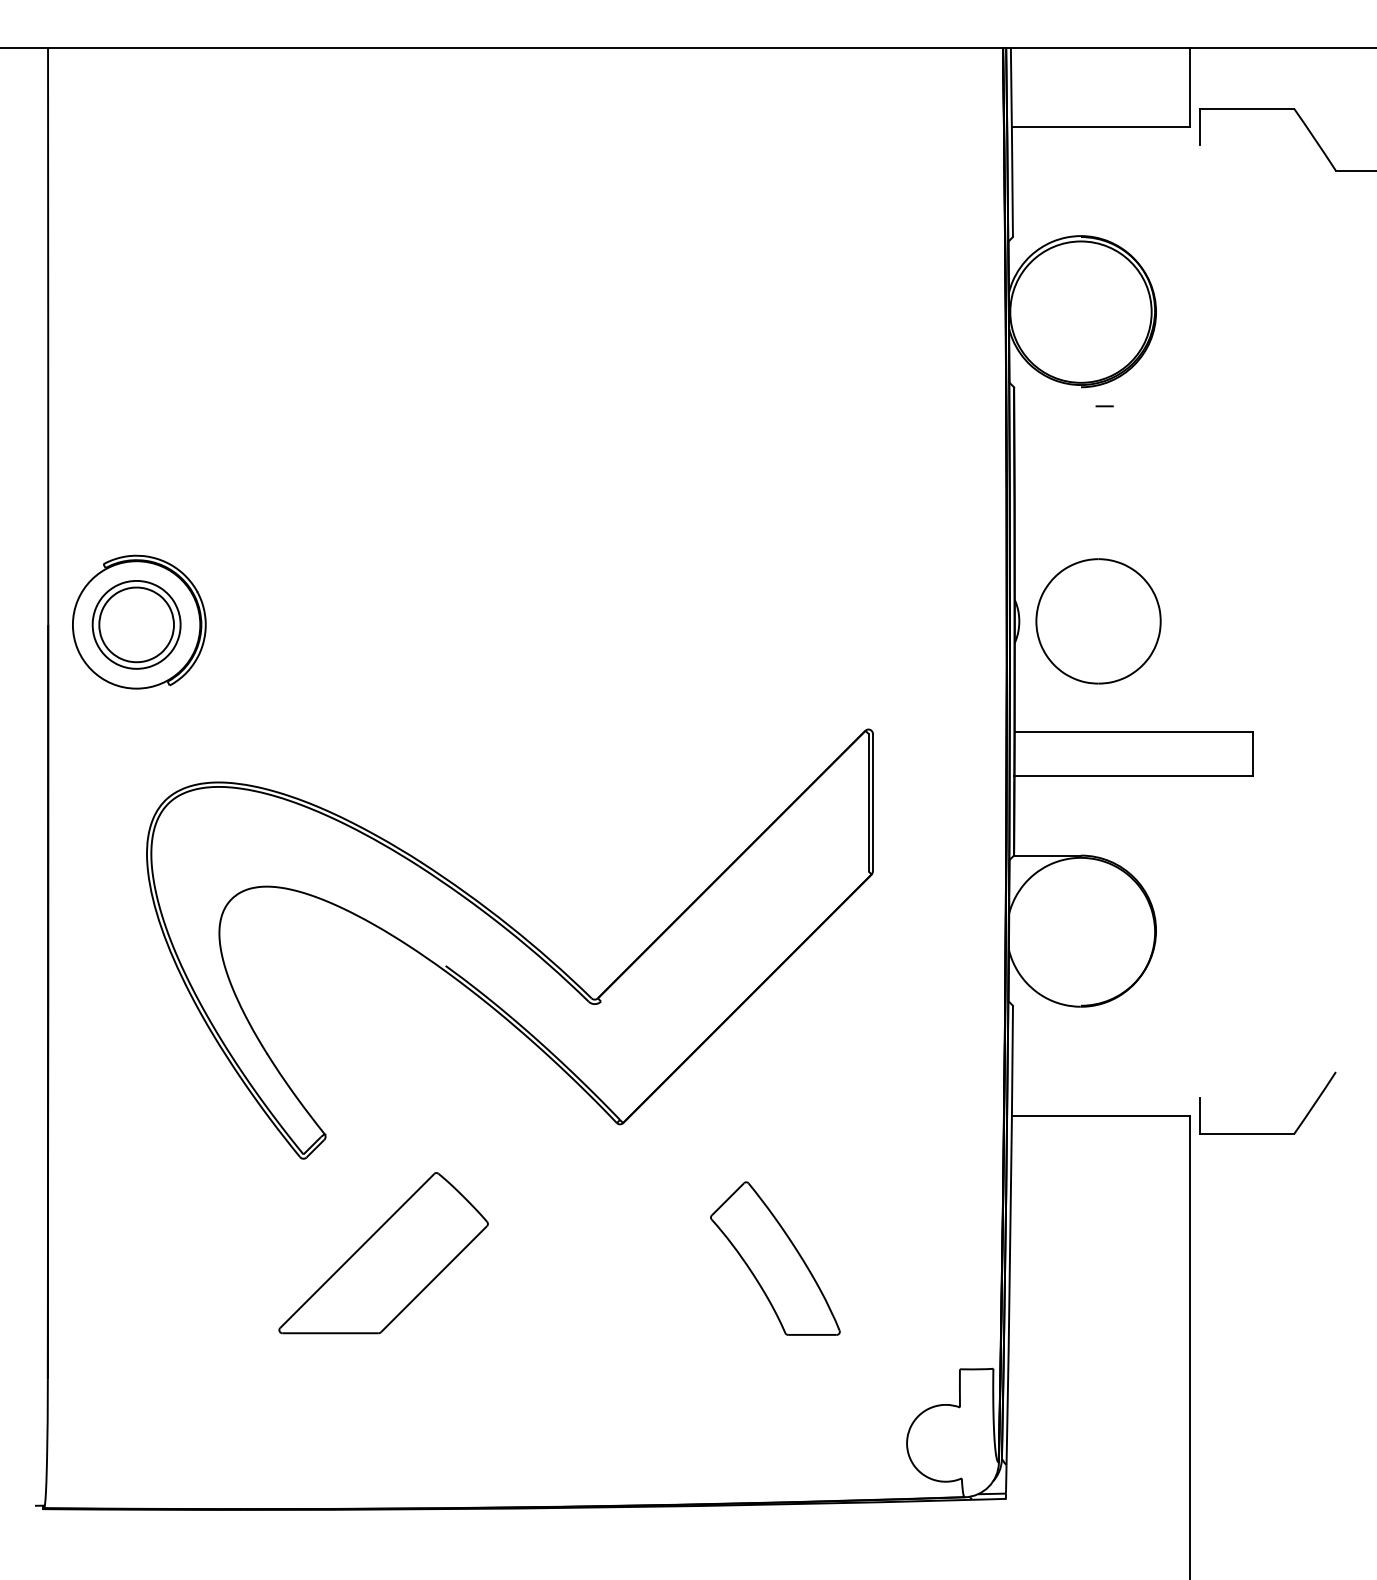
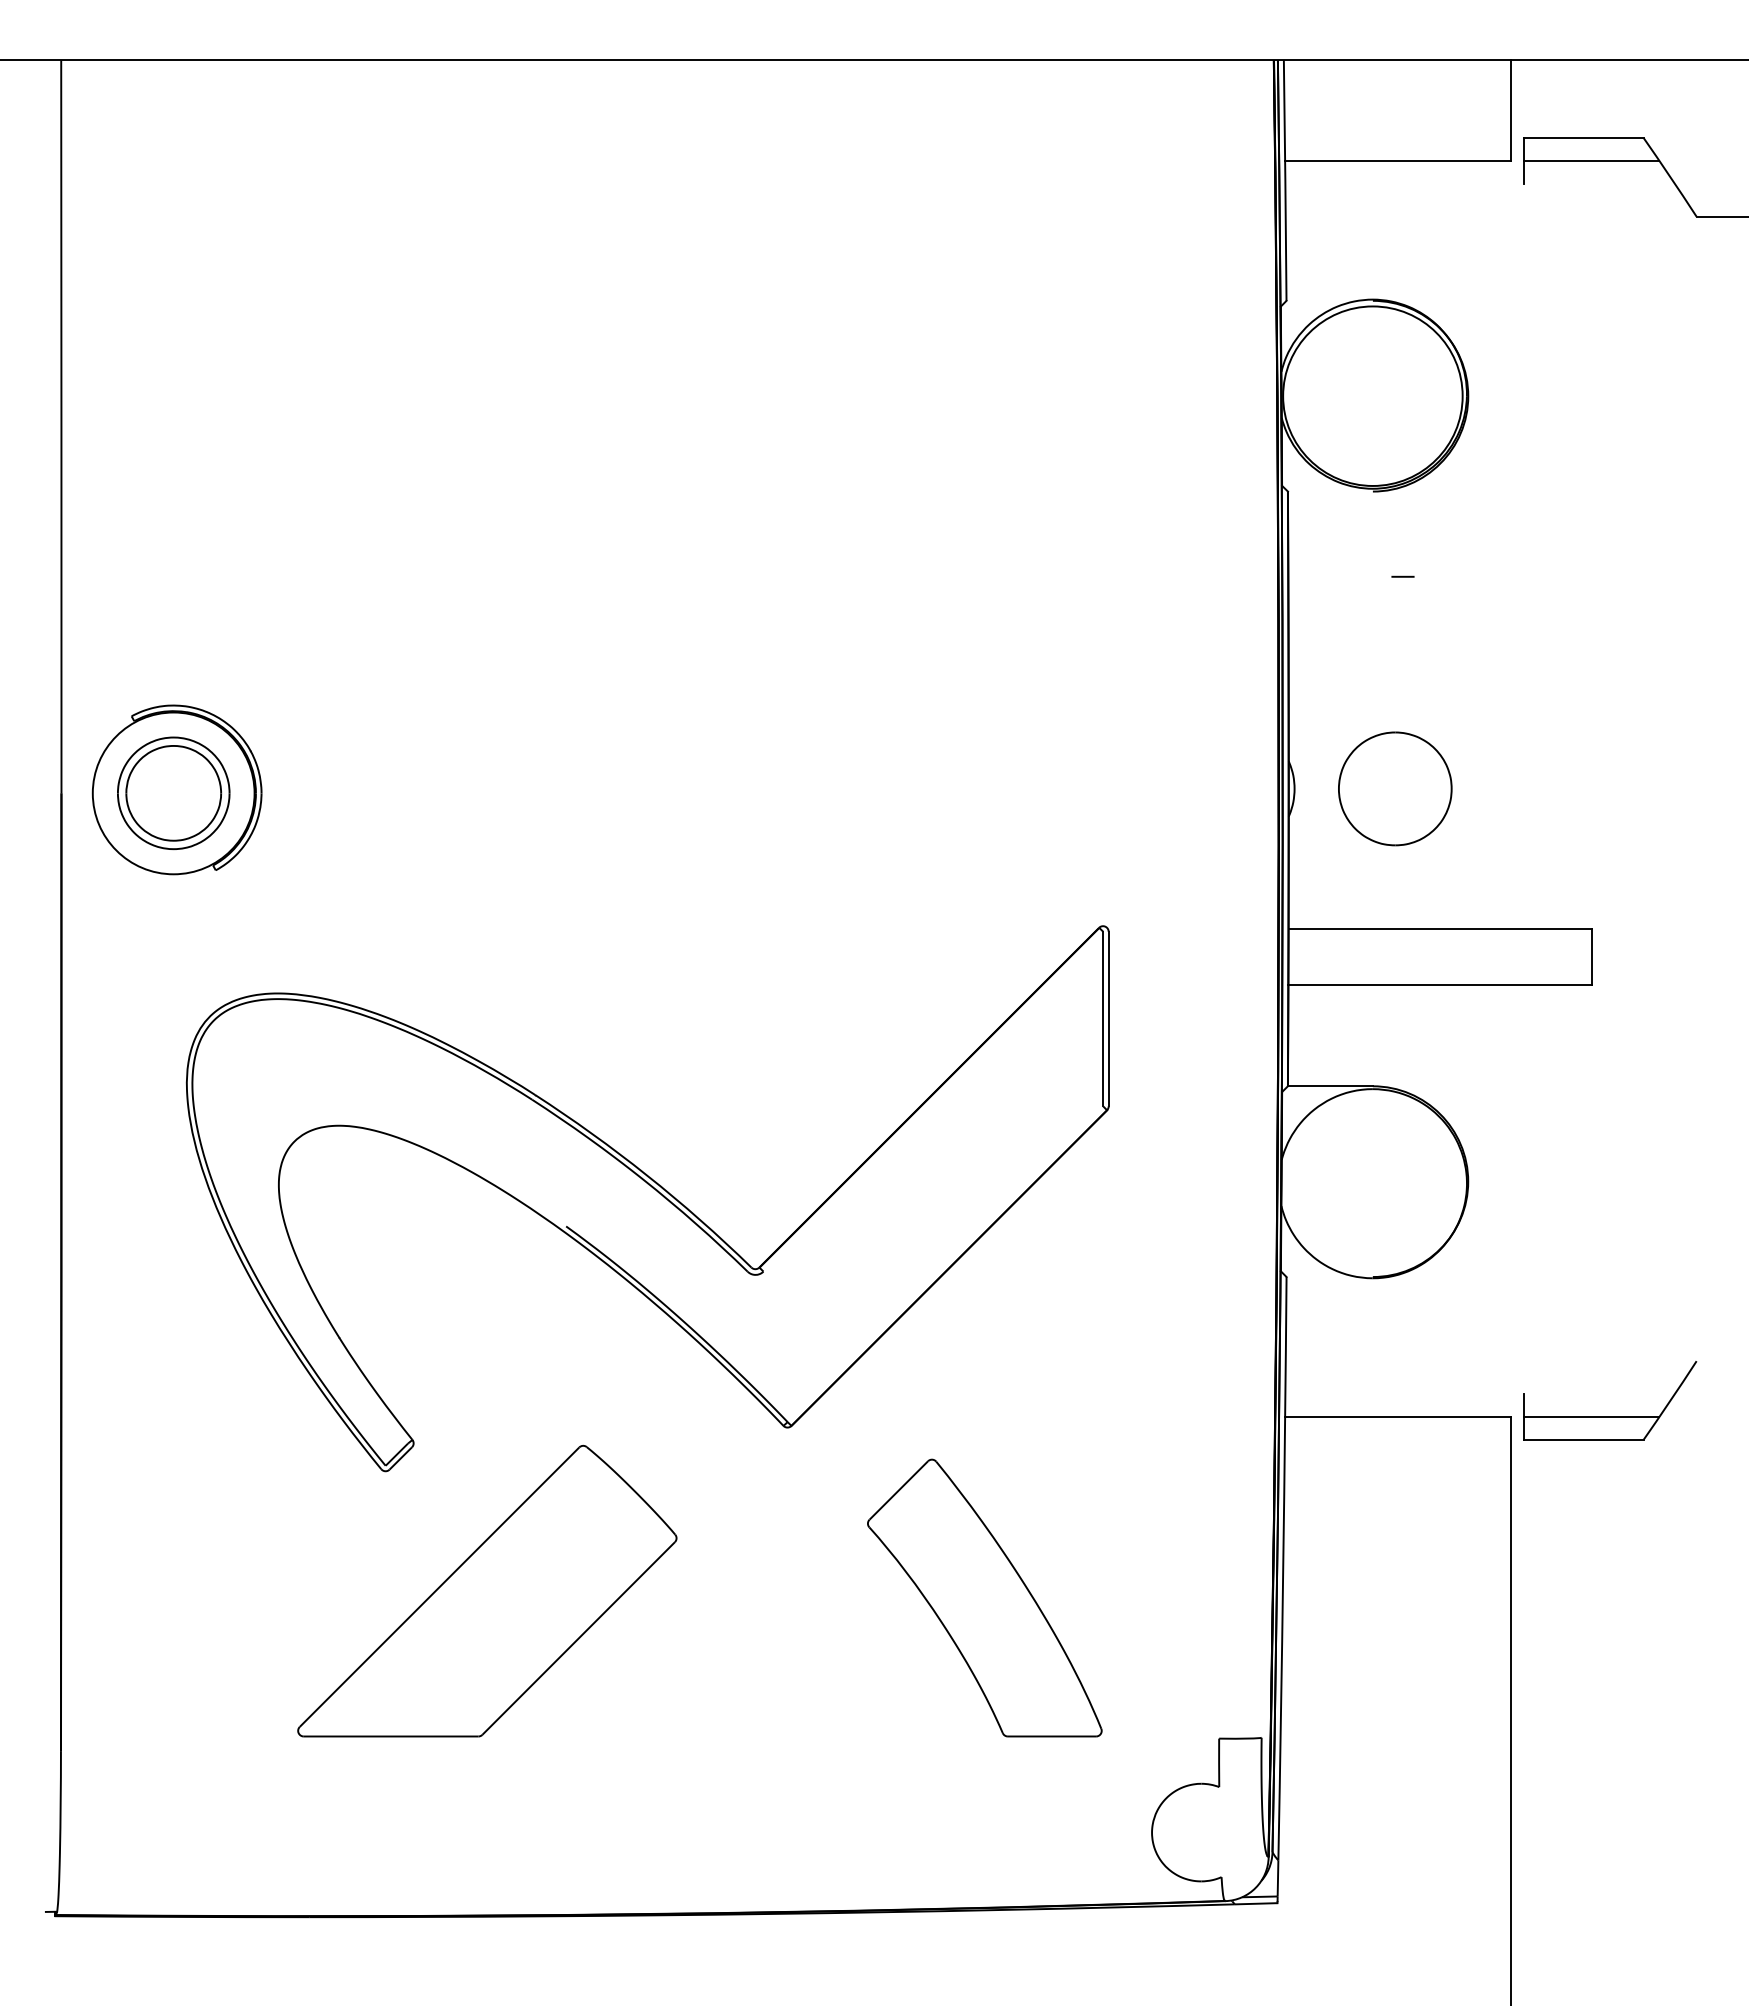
line: (1253, 126) -> (1591, 160), added
line: (1104, 406) -> (1402, 576), moved
part: (1098, 621) -> (1395, 788), size x0.71
line: (1253, 1116) -> (1591, 1417), added
part: (383, 1252) -> (487, 1590), size x1.43
part: (775, 1258) -> (984, 1597), size x1.43

